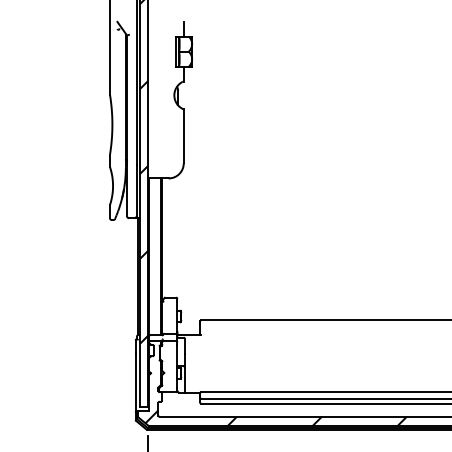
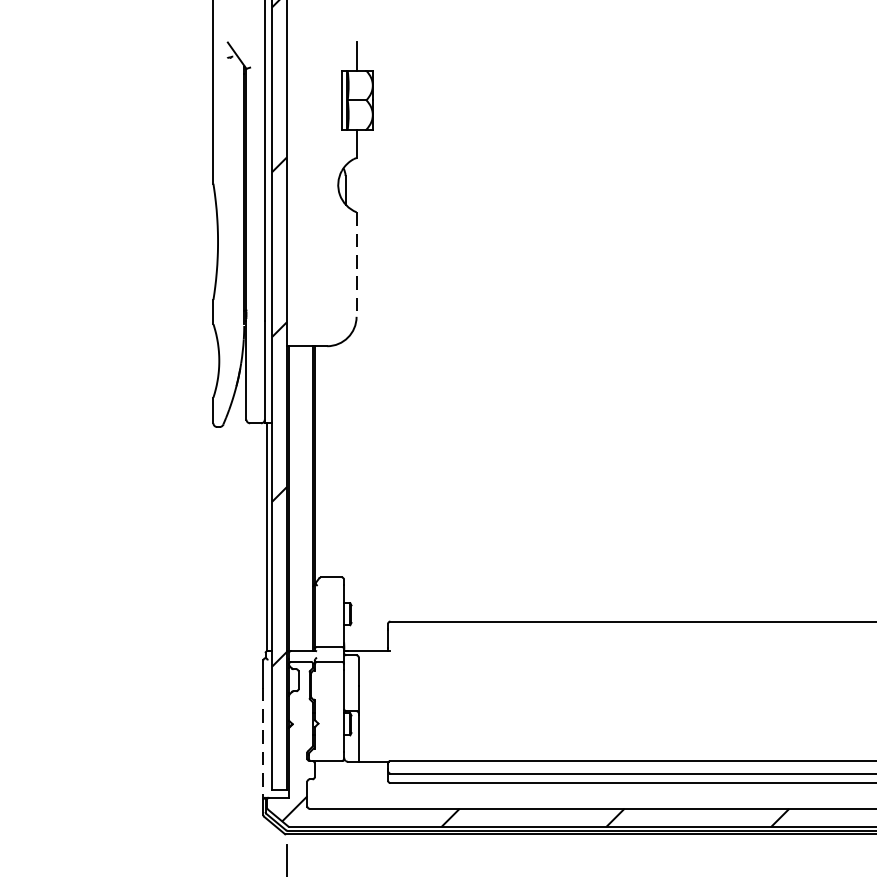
line: (183, 136) -> (356, 264), solid -> dashed
line: (135, 383) -> (262, 744), solid -> dashed

